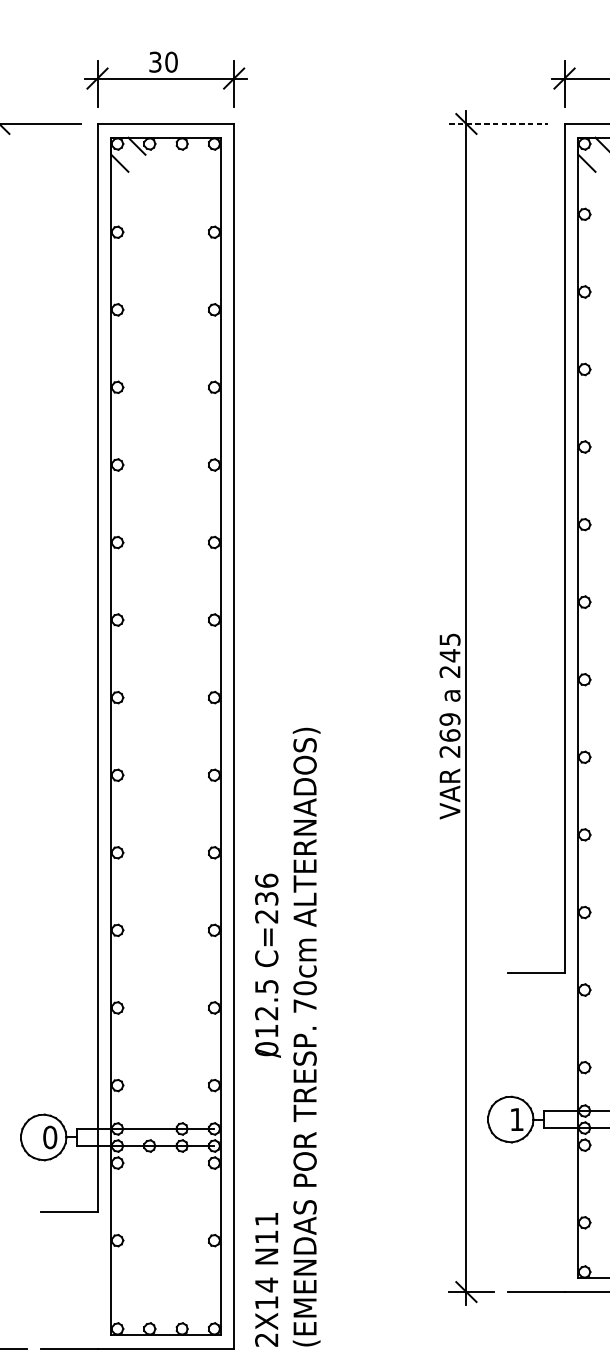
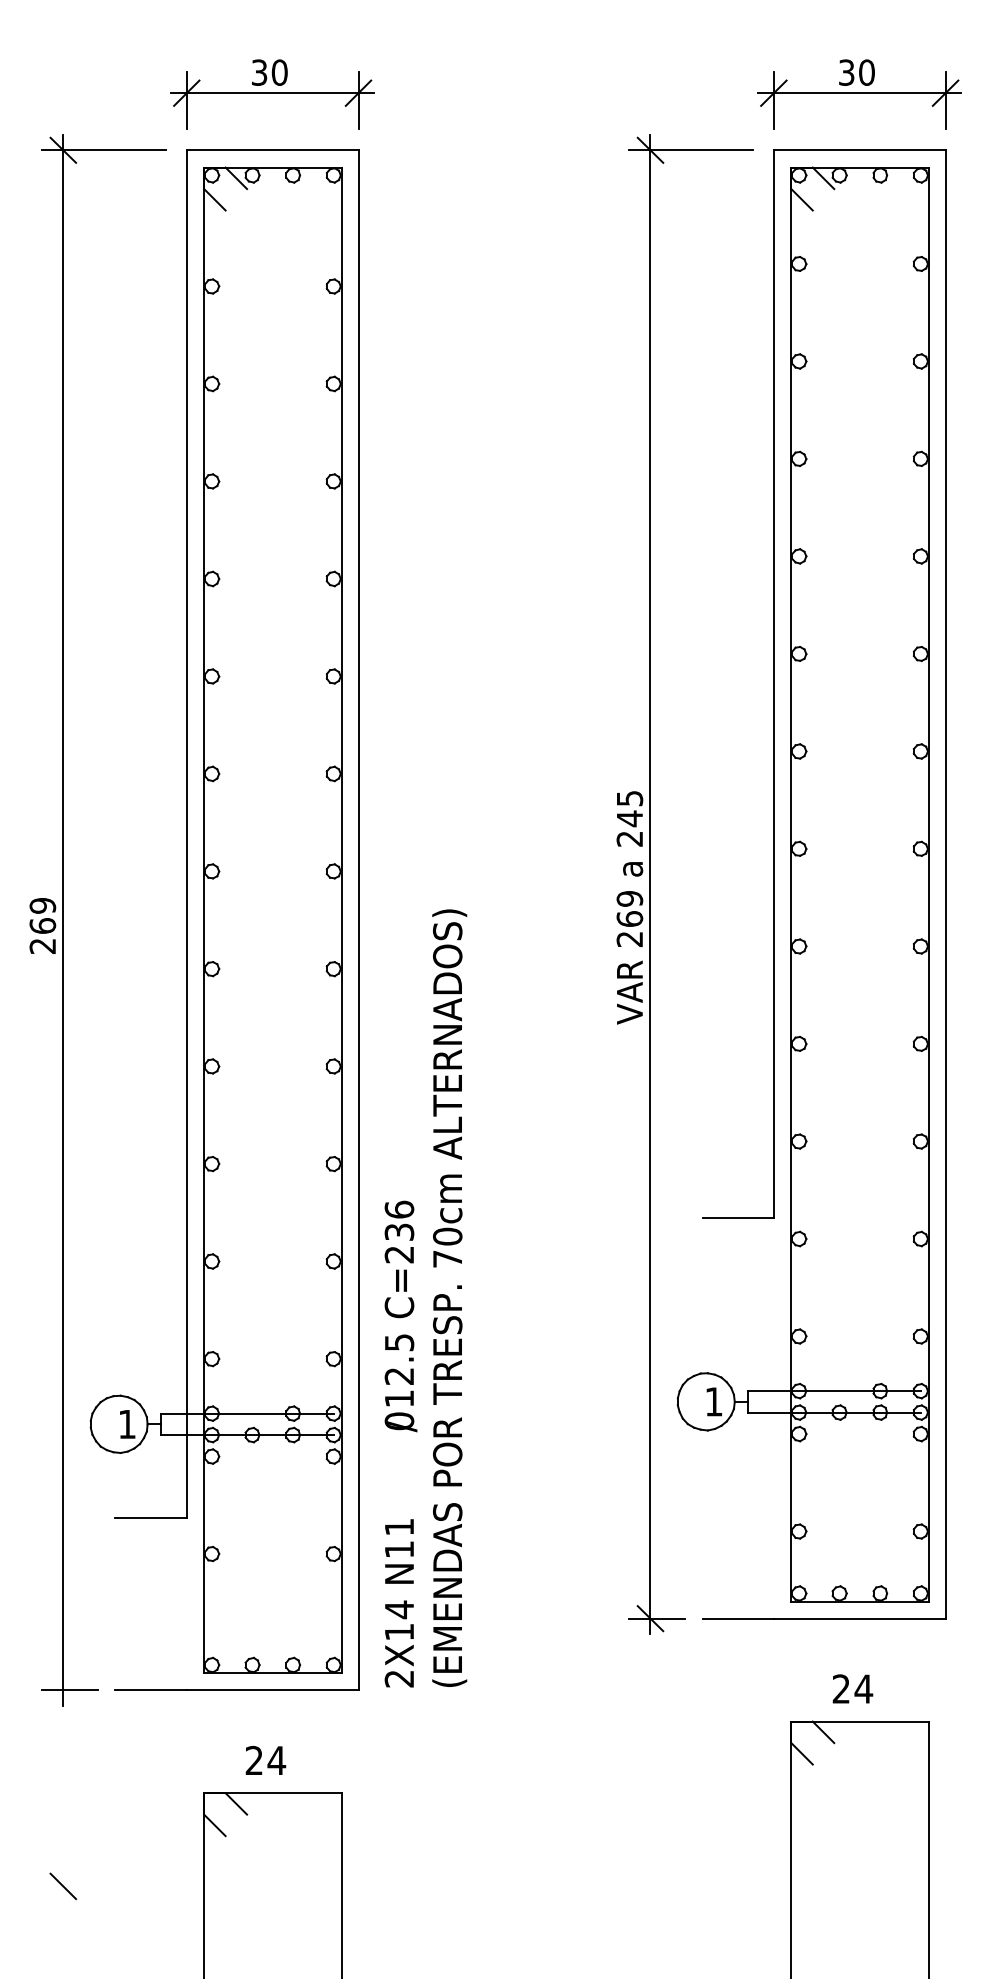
line: (498, 124) -> (690, 150), dashed -> solid
text: (267, 965) -> (400, 1316), moved
text: (50, 1137) -> (127, 1424), 0 -> 1

